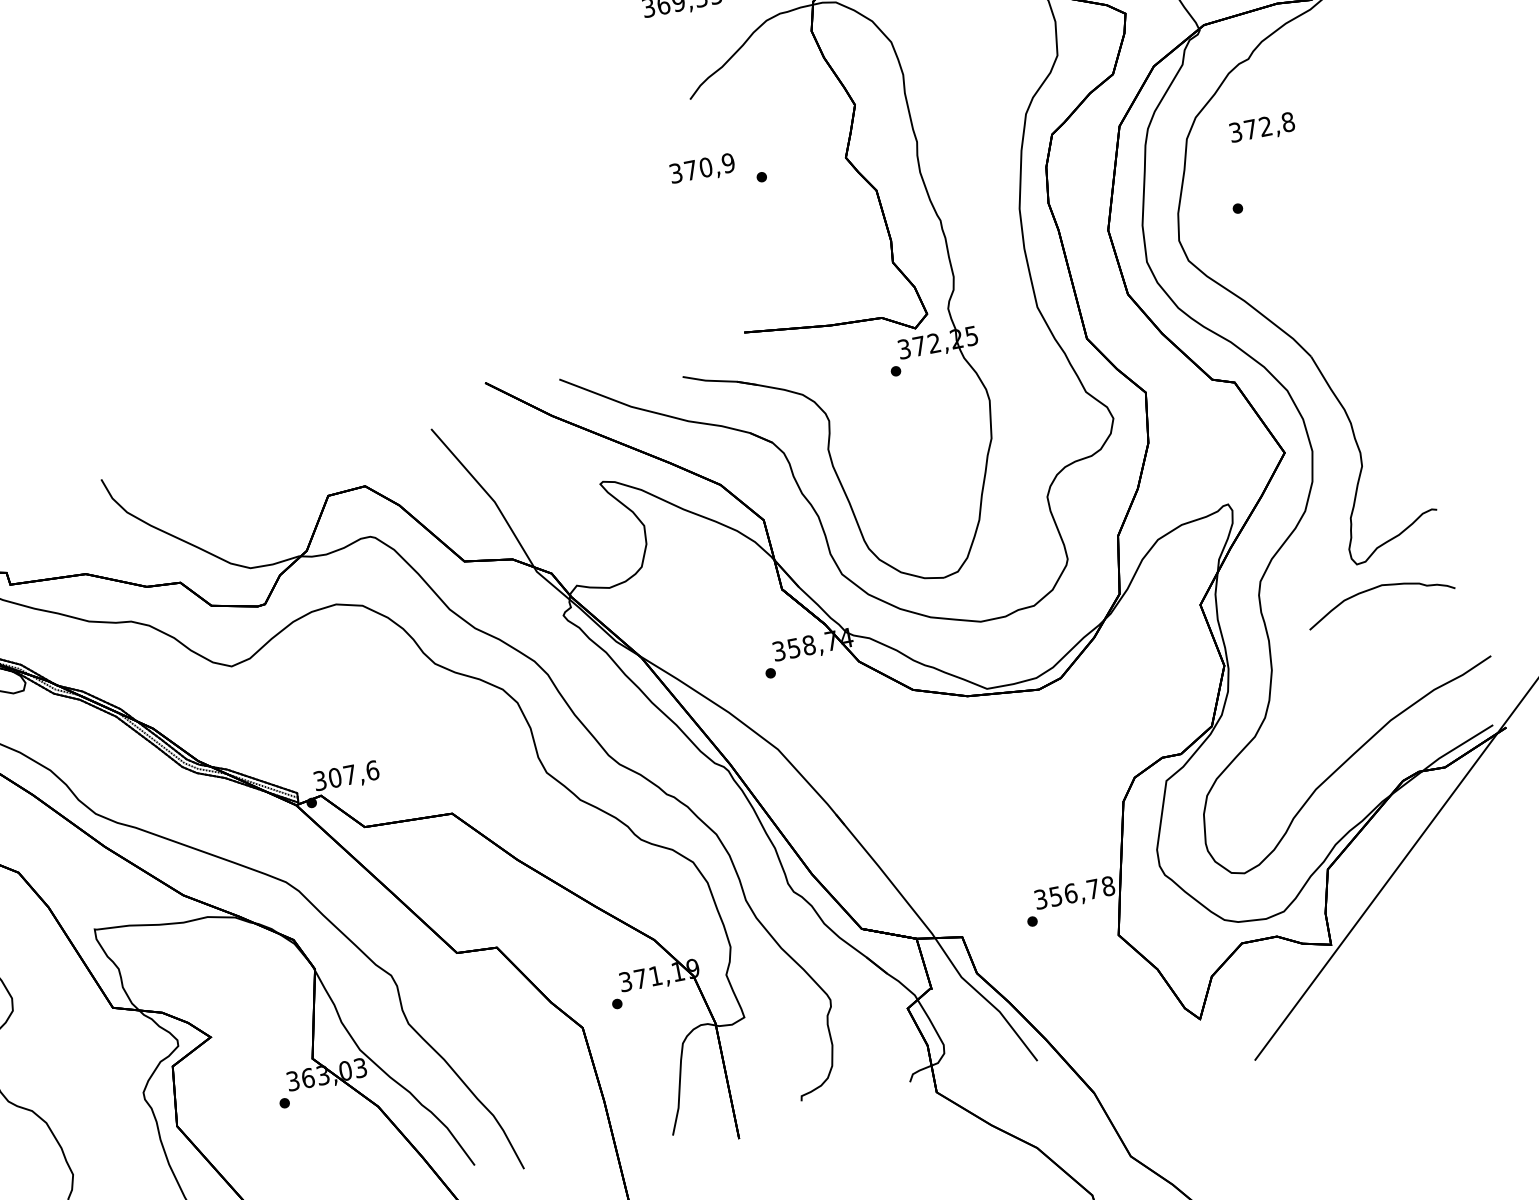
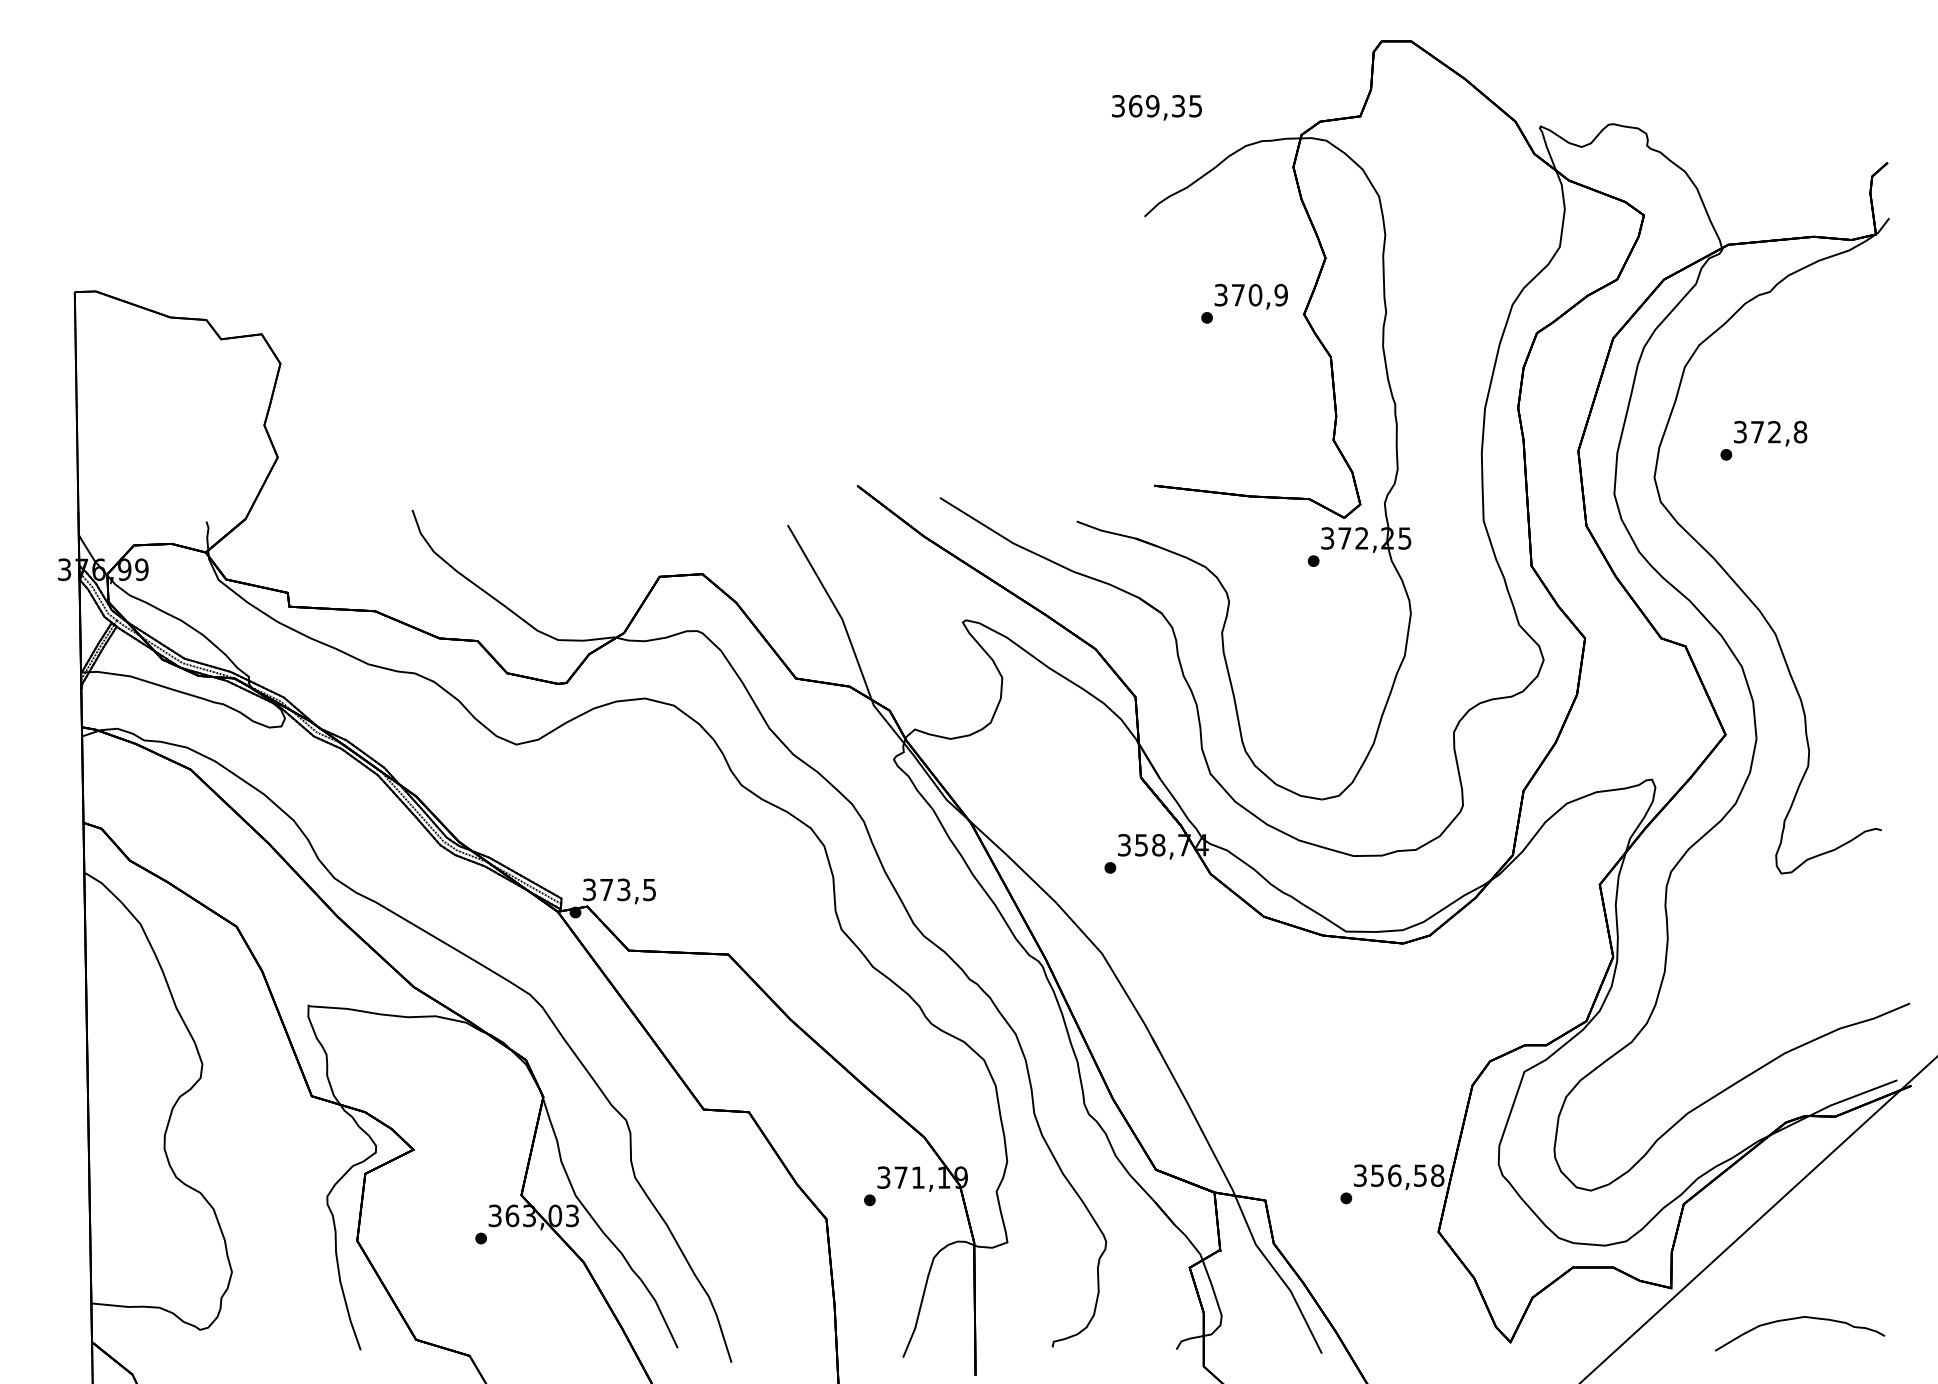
text: (1262, 128) -> (1770, 433), moved
text: (701, 169) -> (1250, 296), moved
part: (1375, 588) -> (1796, 1319), moved
text: (354, 773) -> (628, 889), 307,6 -> 373,5
text: (1093, 889) -> (1420, 1175), 356,78 -> 356,58

